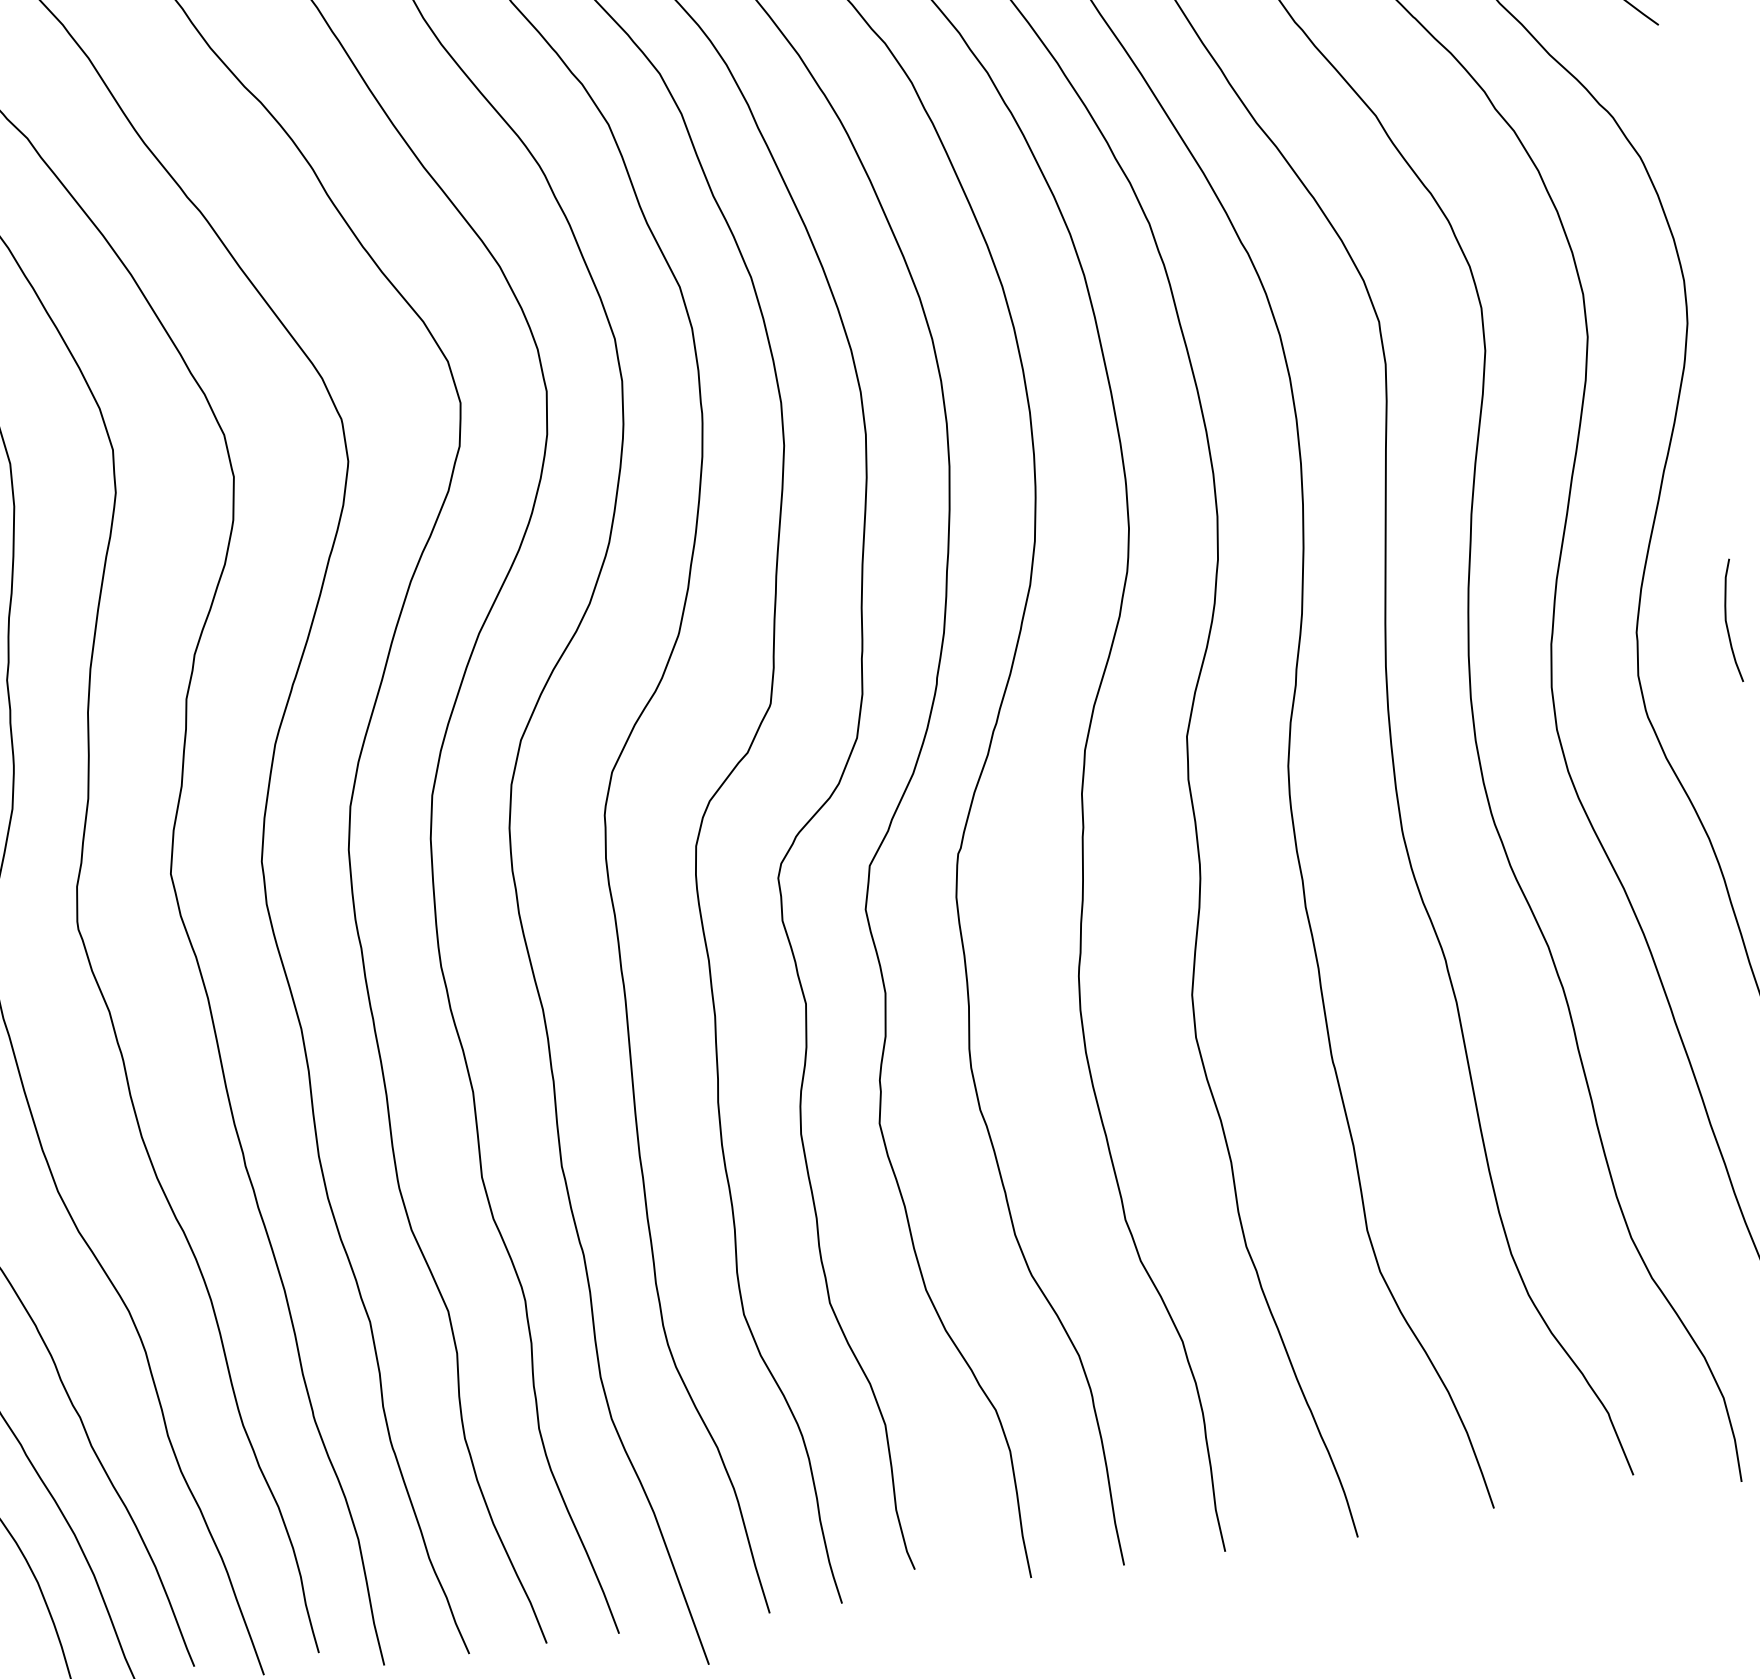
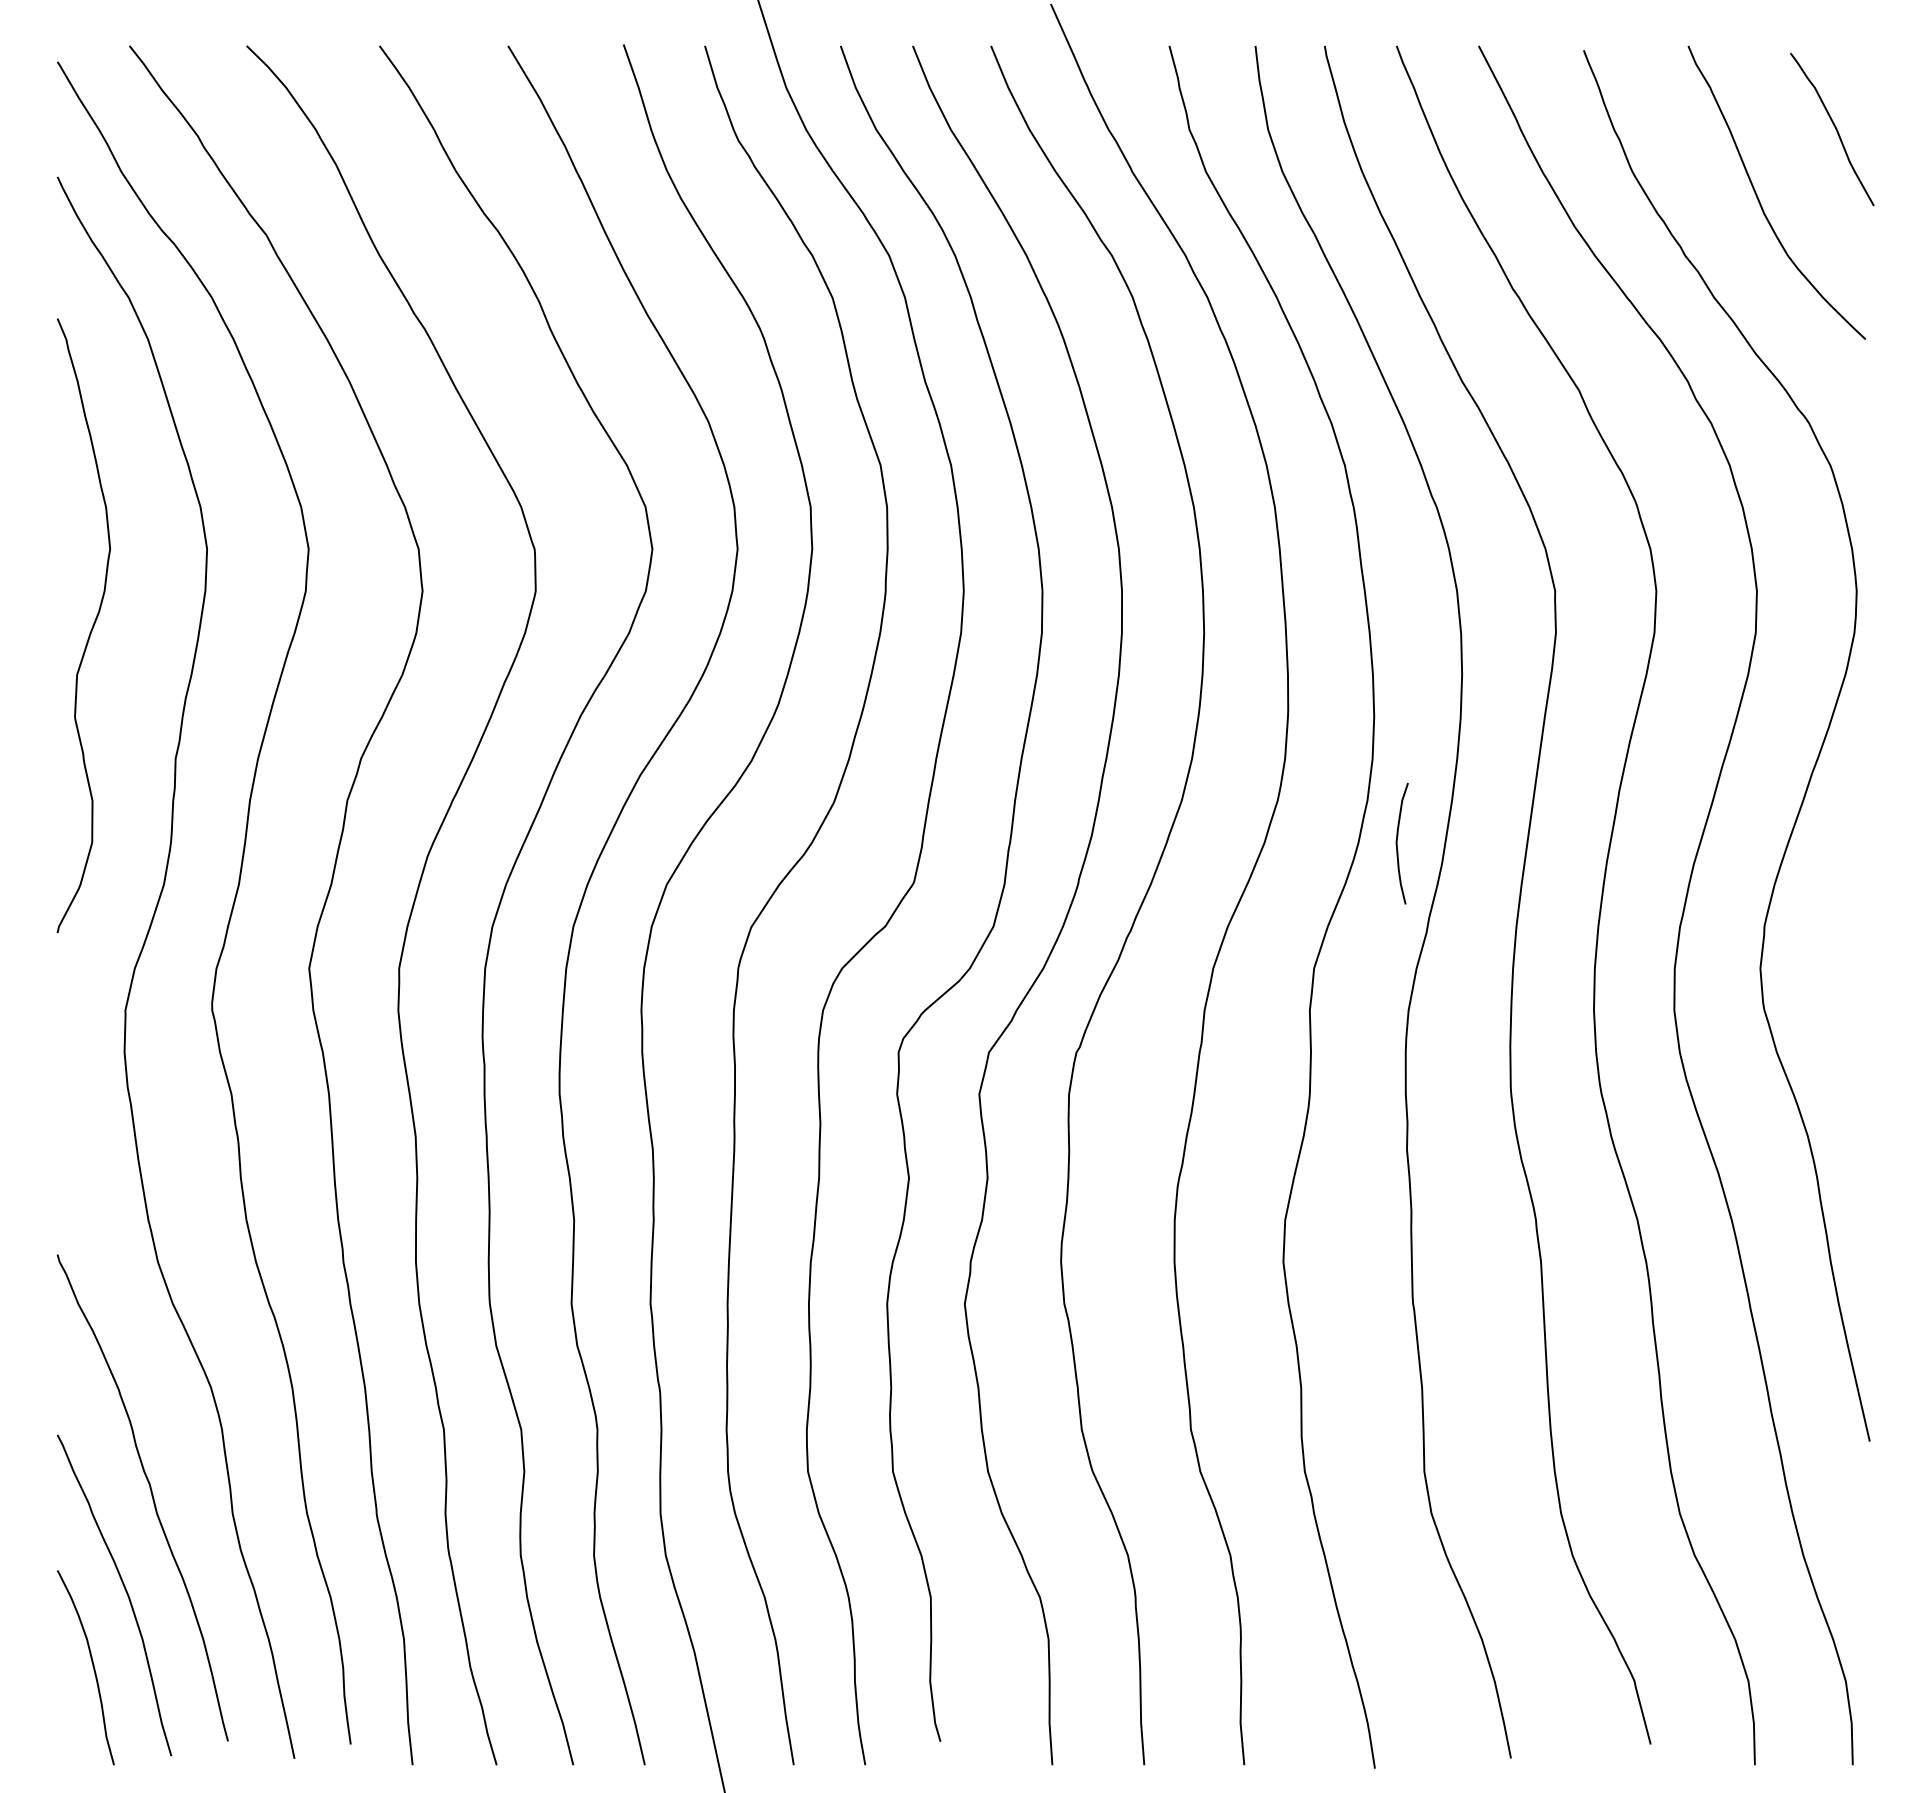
curve: (1726, 621) -> (1397, 843), moved

